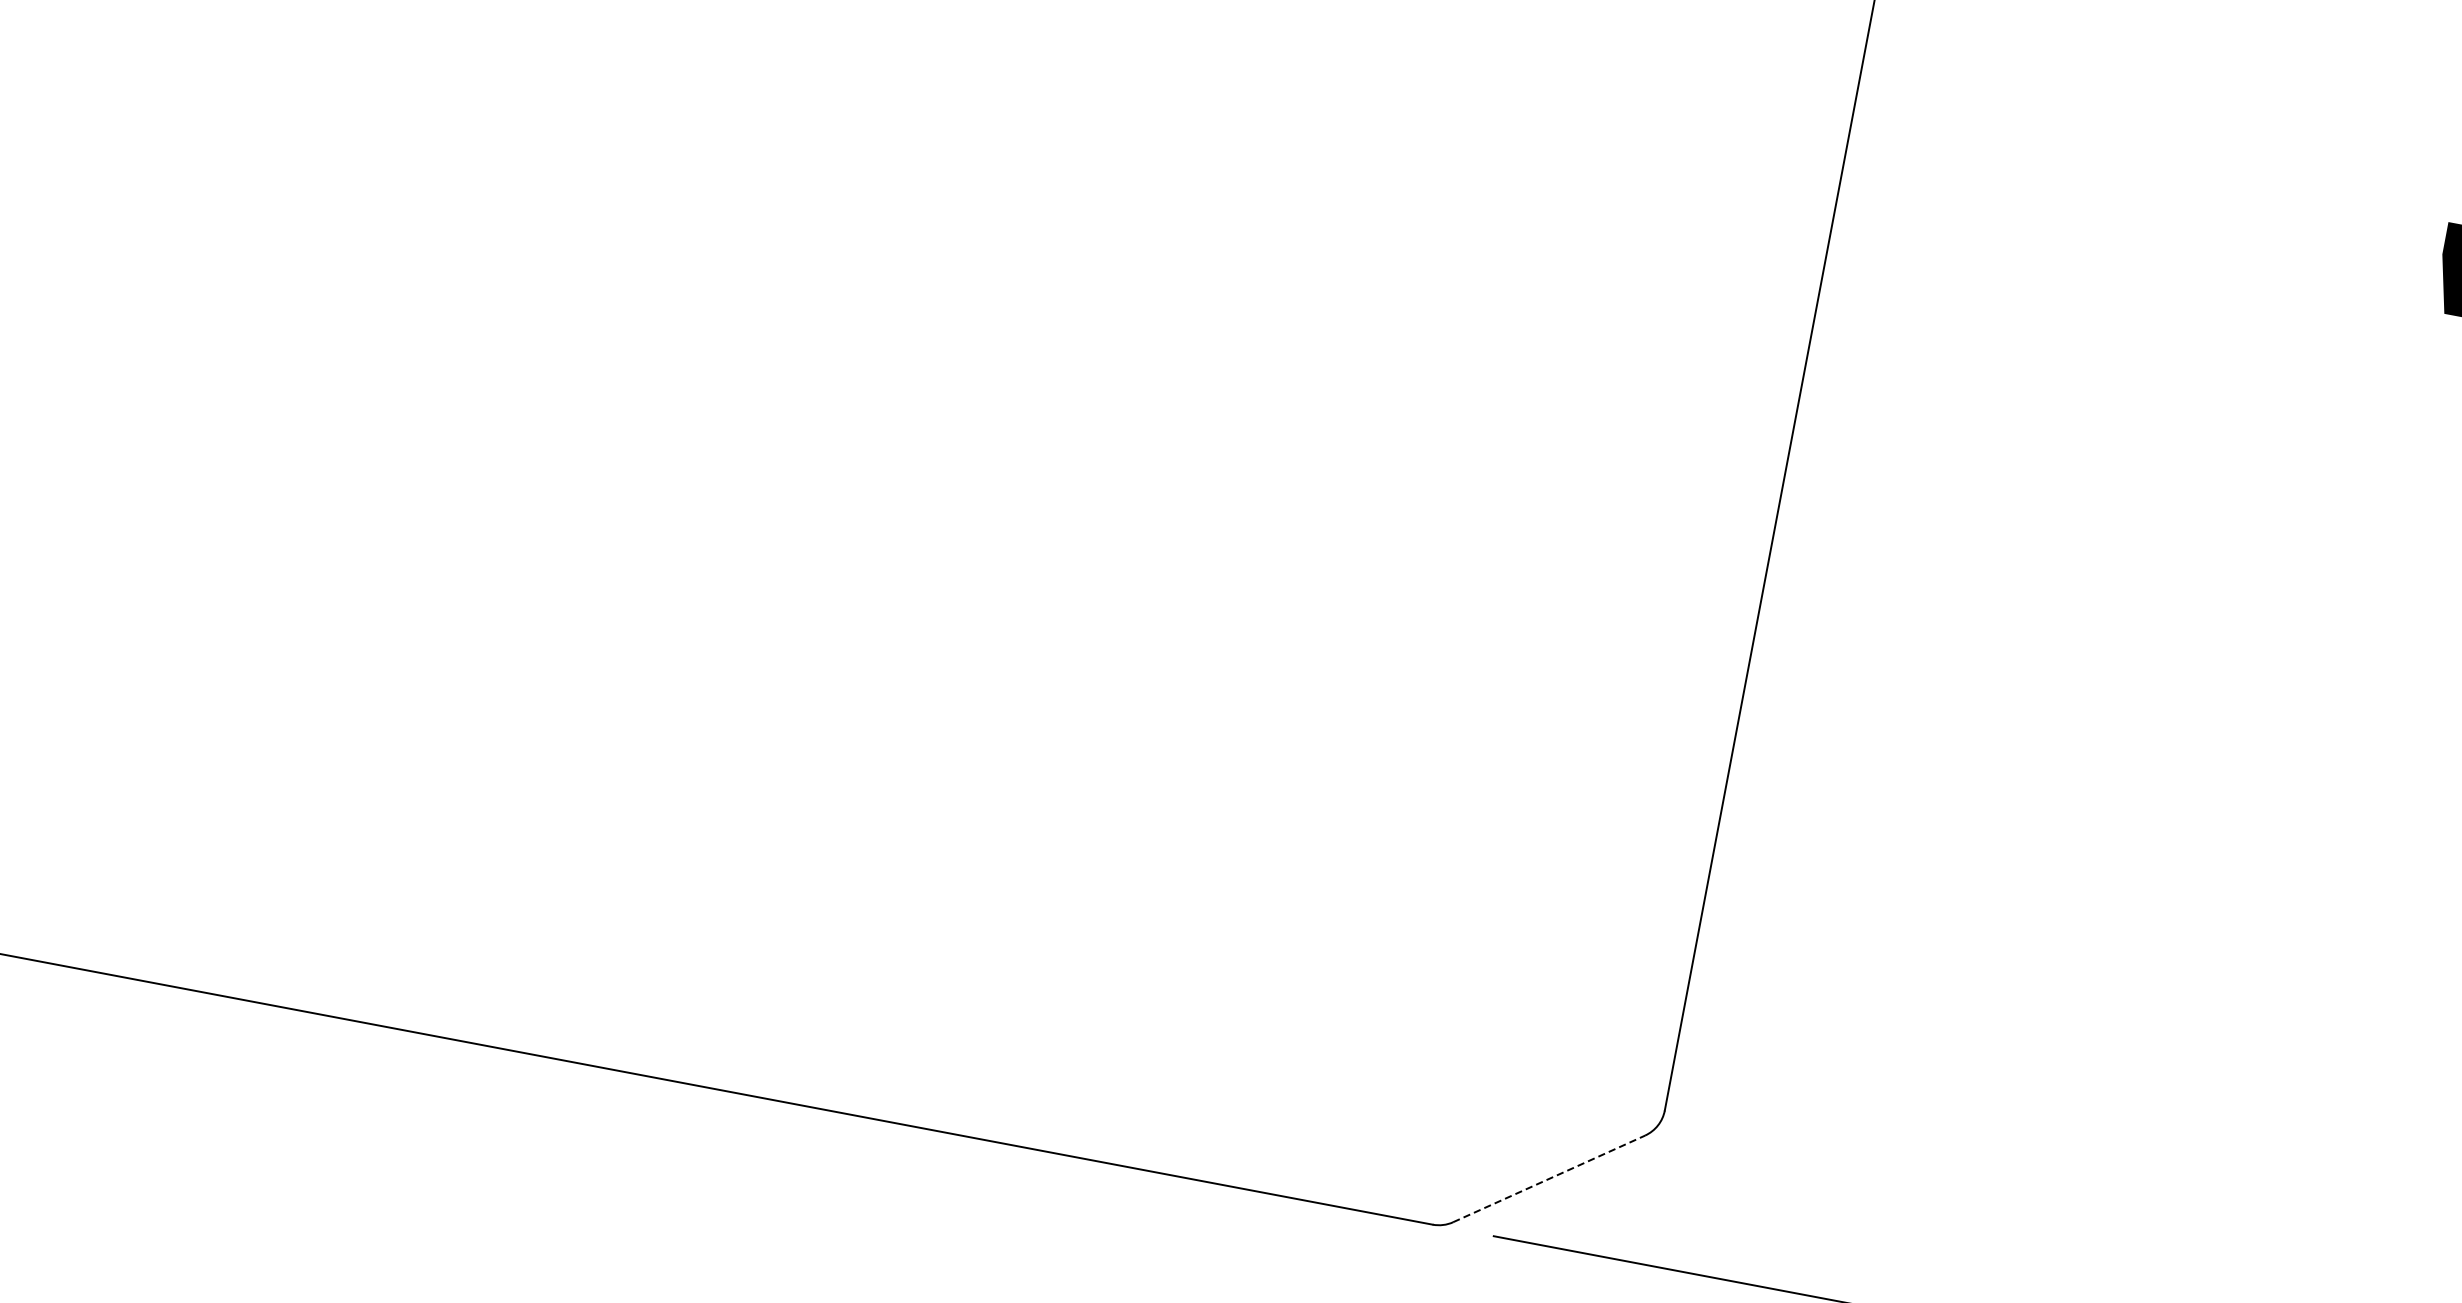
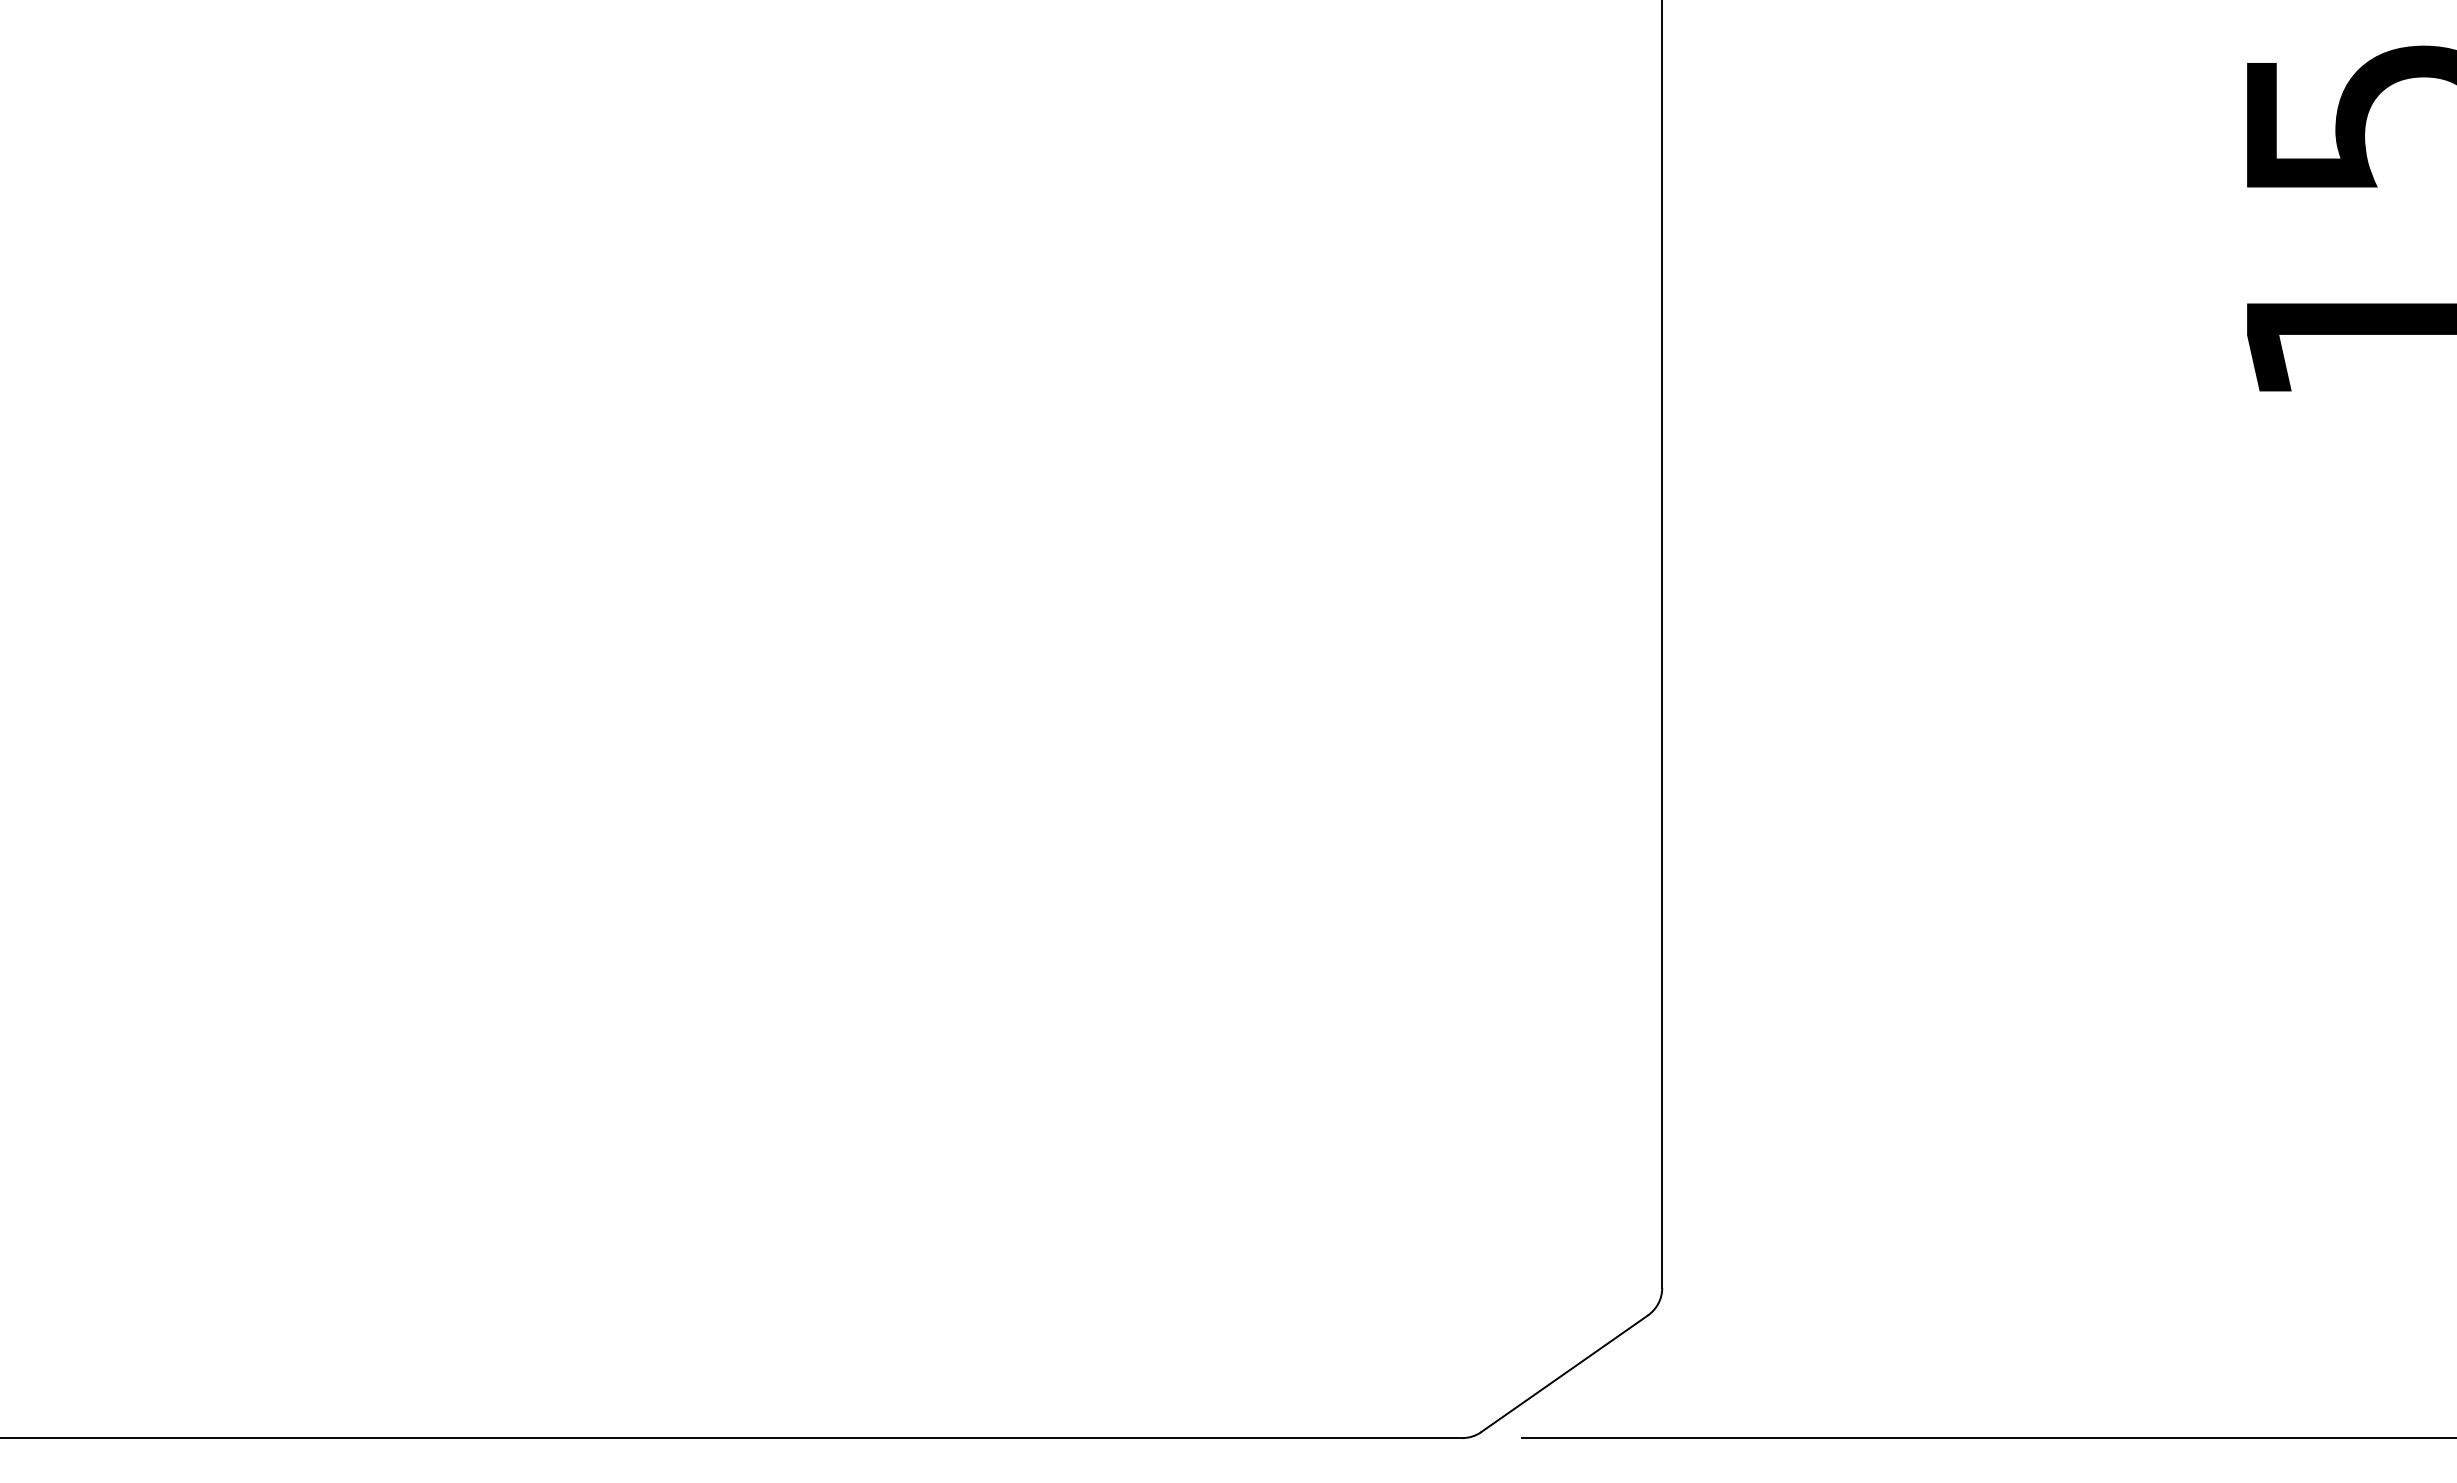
line: (1549, 1178) -> (1564, 1373), dashed -> solid

